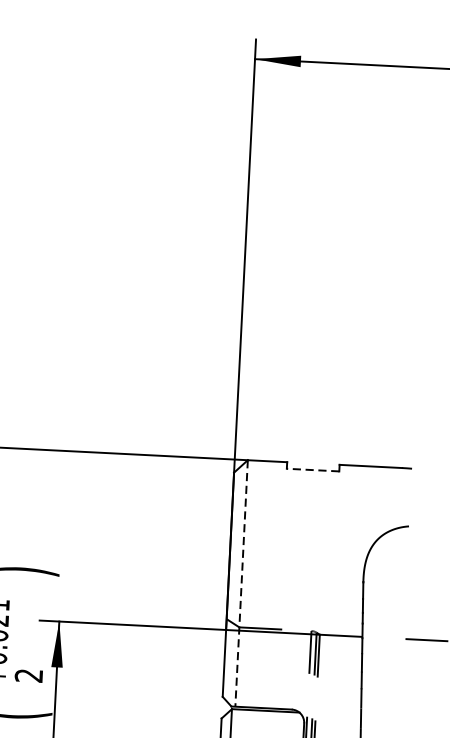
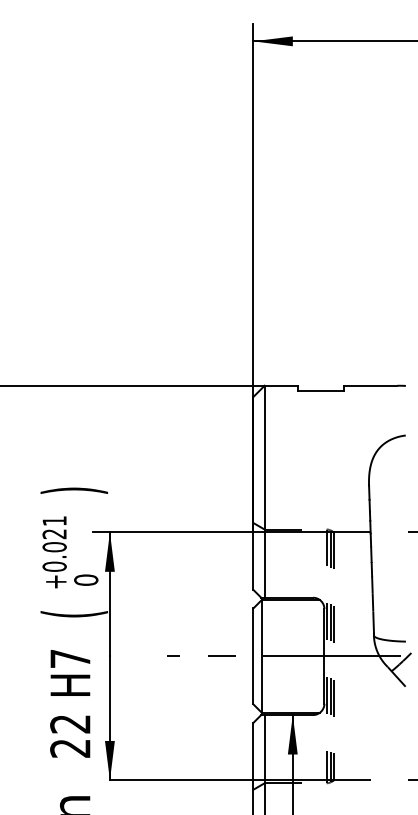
line: (313, 470) -> (321, 391), dashed -> solid
line: (241, 584) -> (264, 492), dashed -> solid
text: (29, 674) -> (86, 579), 2 -> 0

